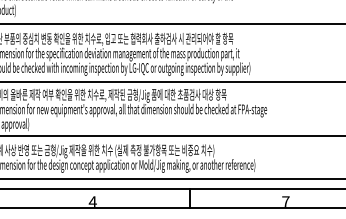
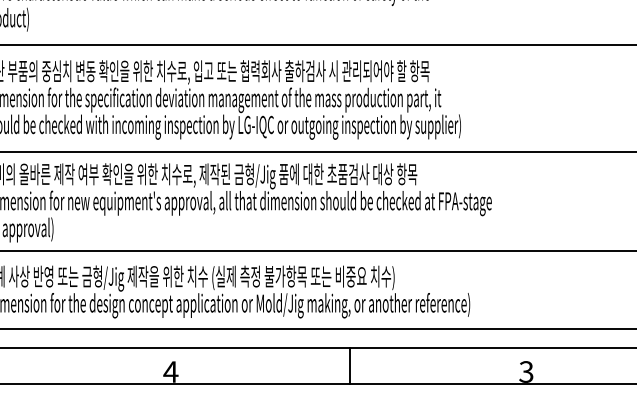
text: (285, 201) -> (525, 370), 7 -> 3

